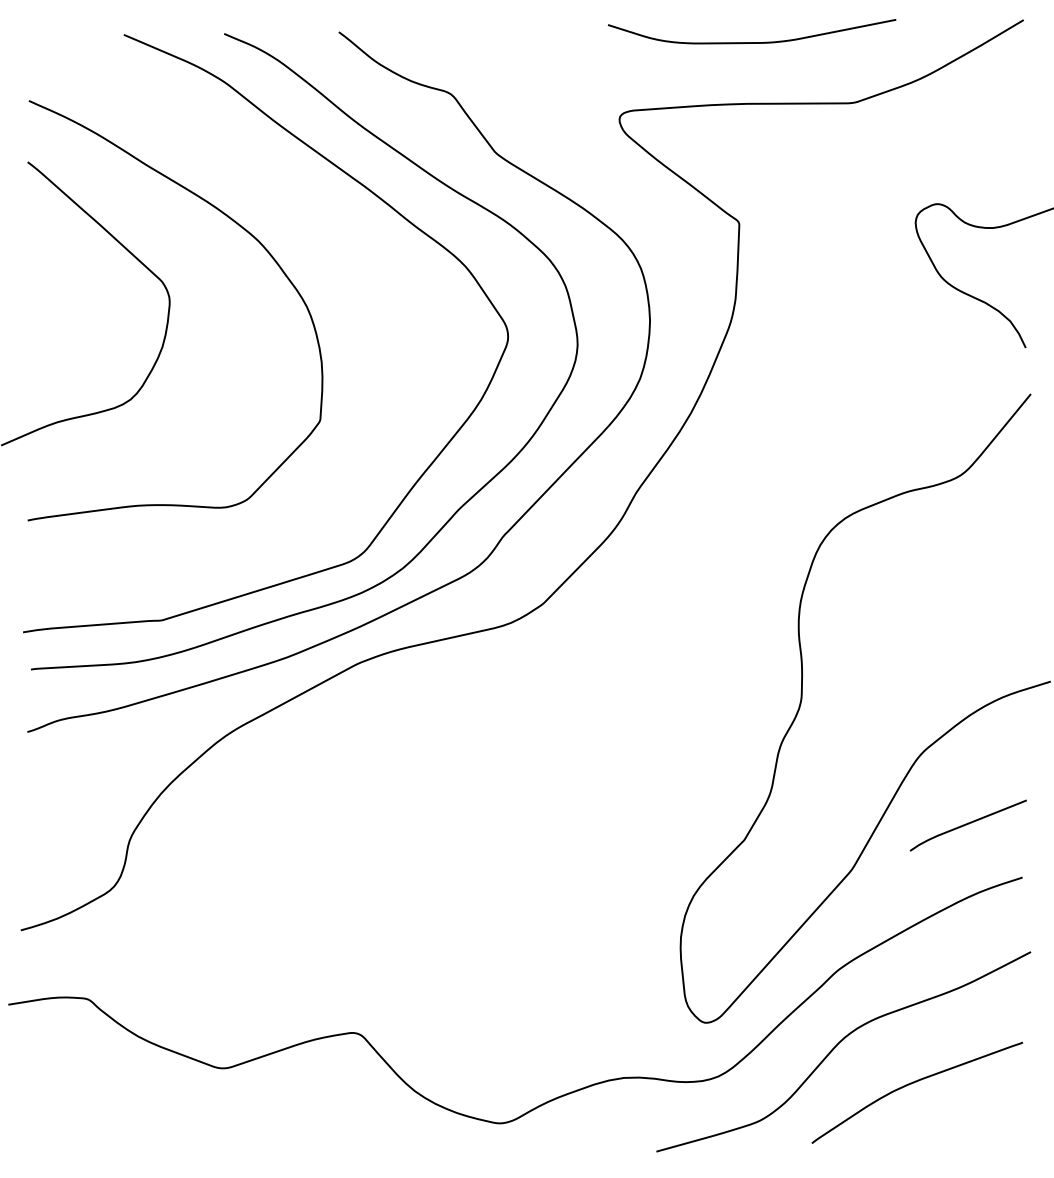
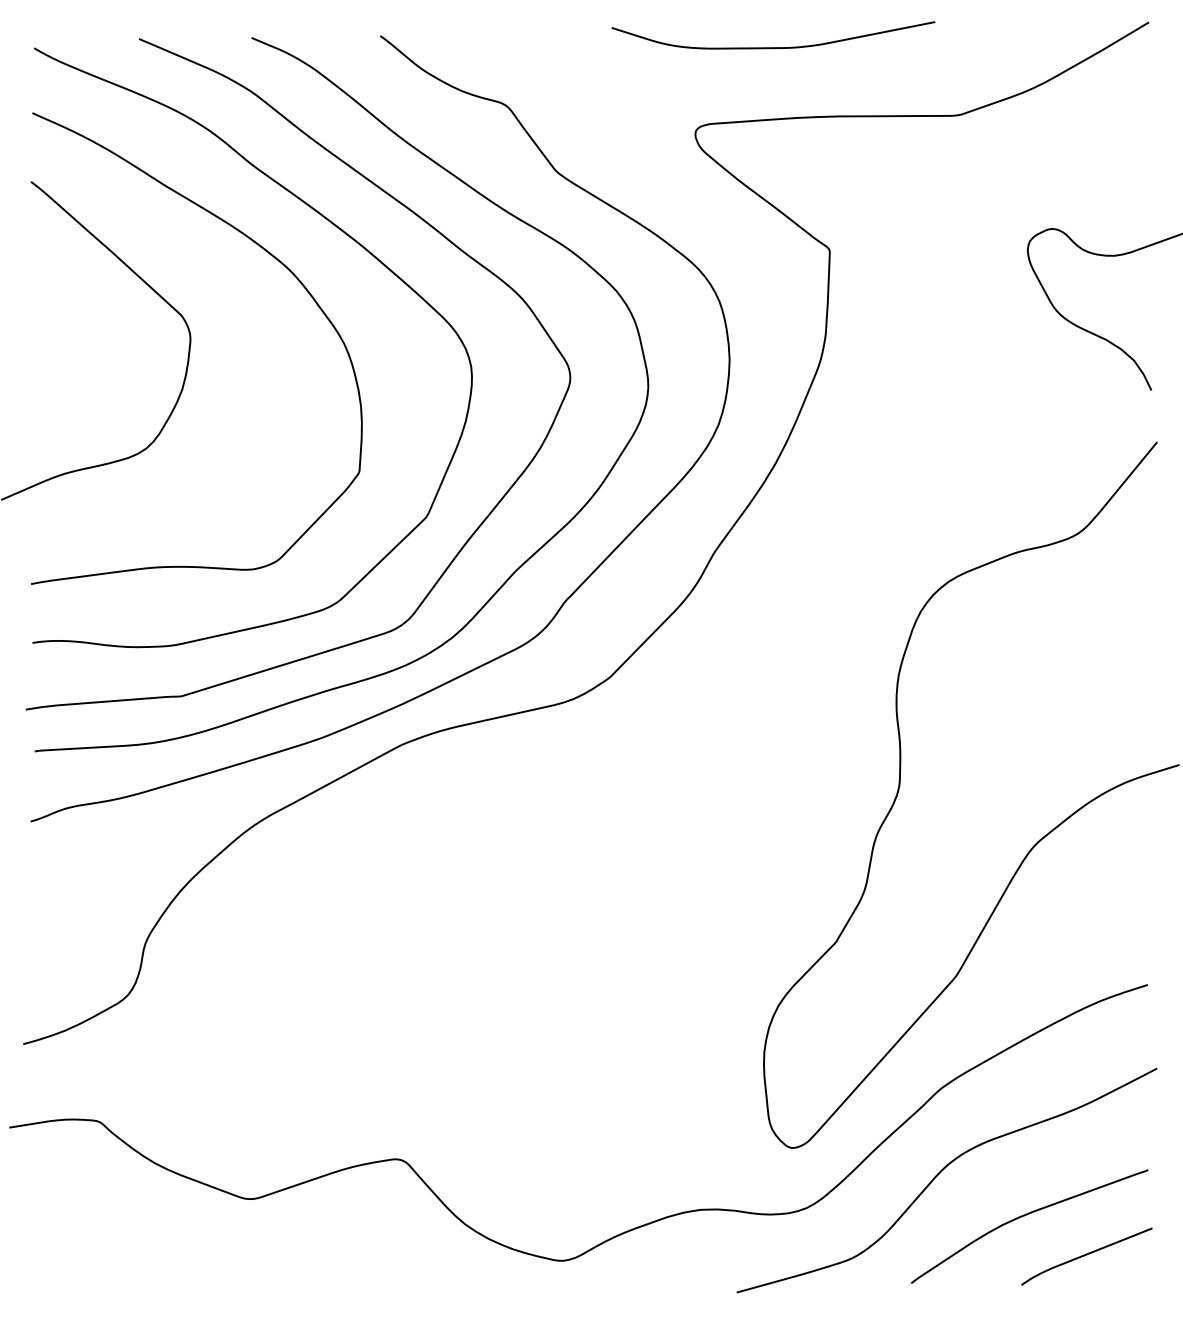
curve: (751, 42) -> (772, 47), moved
curve: (301, 204) -> (338, 229), added
curve: (967, 824) -> (1085, 1255), moved

